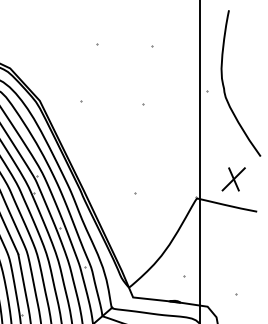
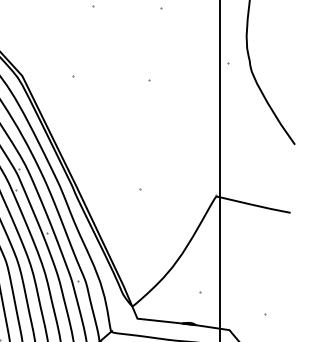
part: (233, 179) -> (261, 173), removed

